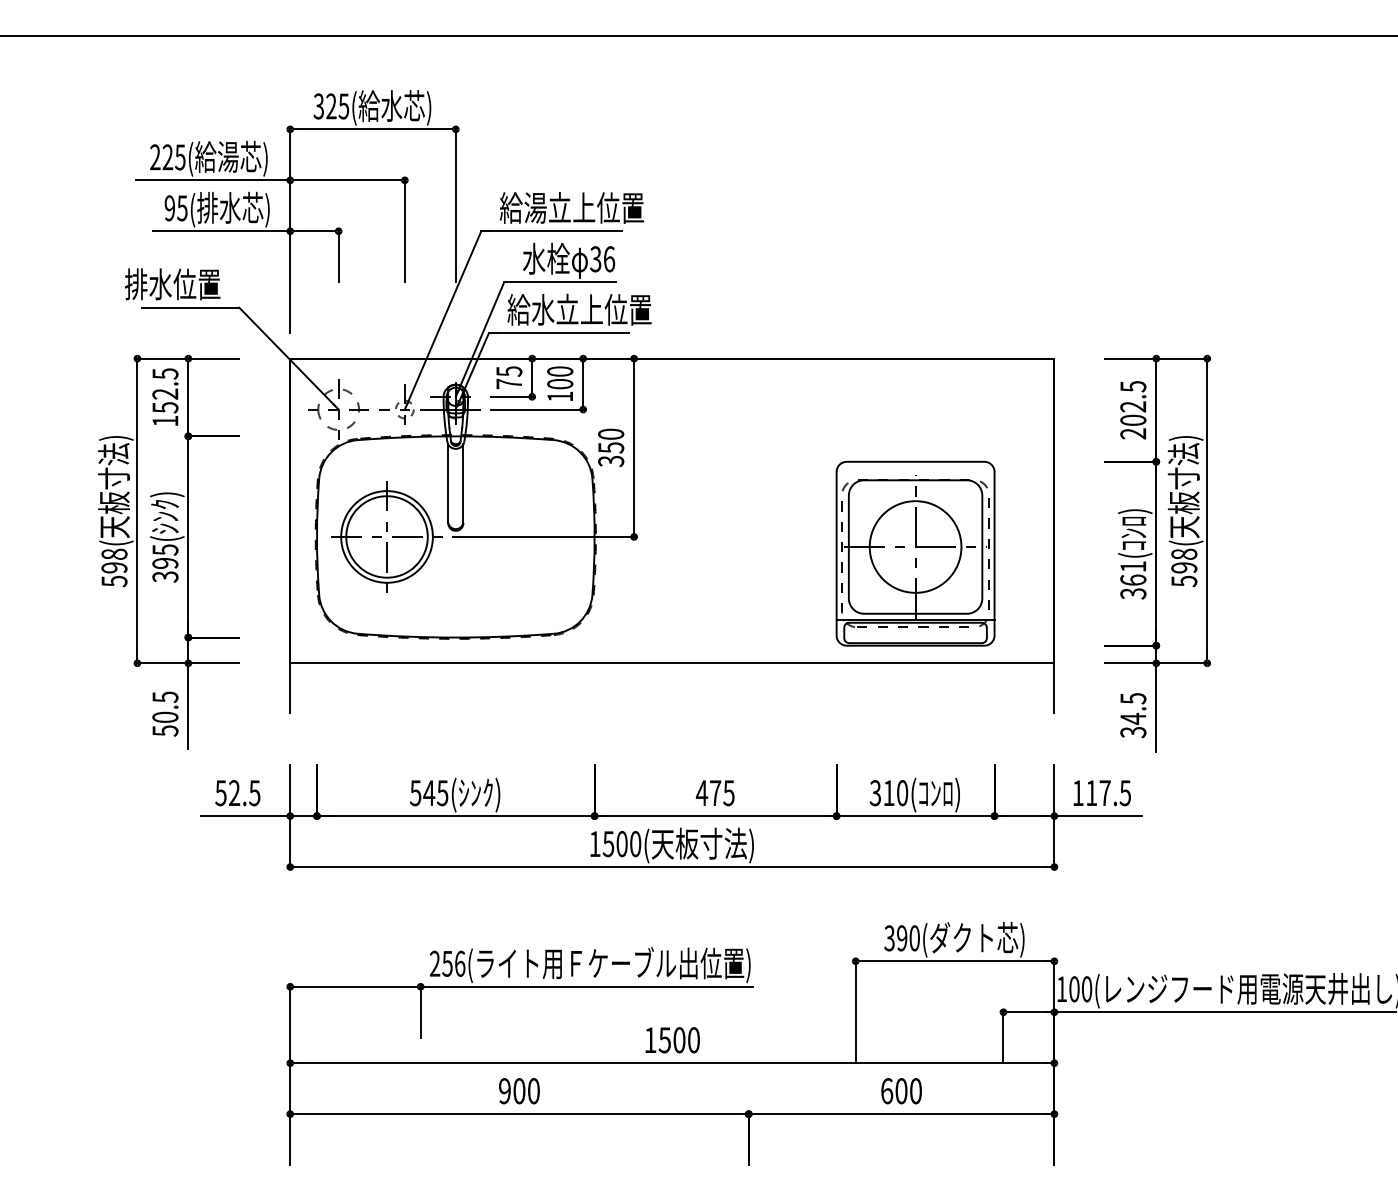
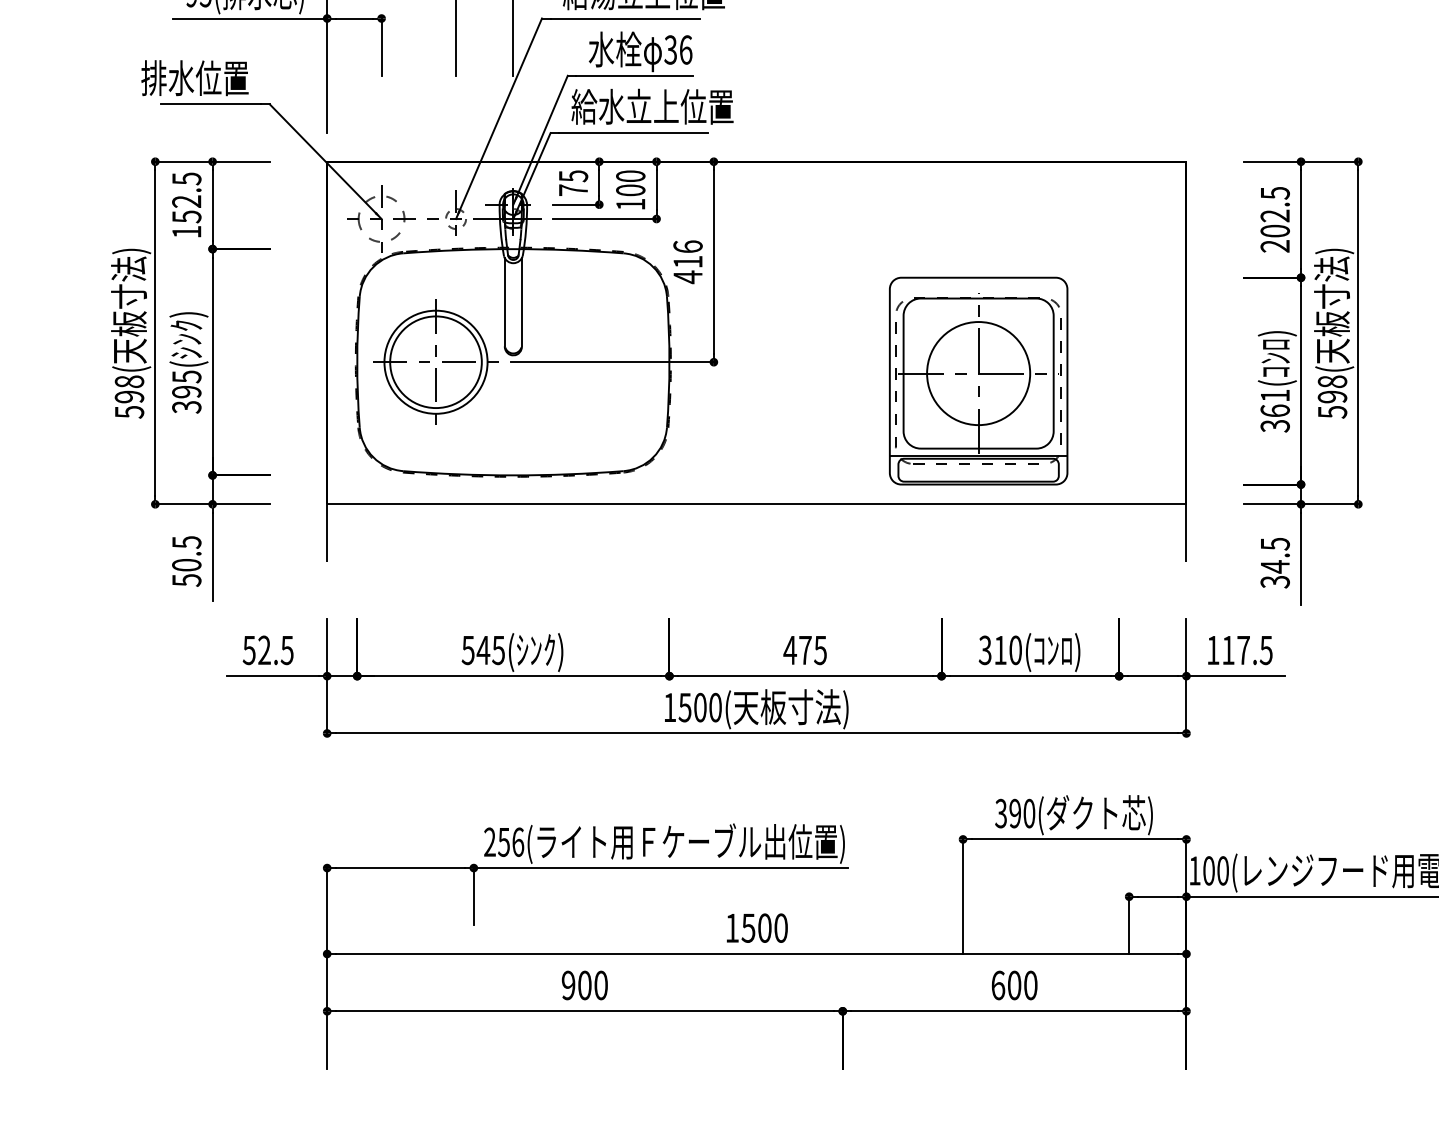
text: (611, 447) -> (688, 261), 350 -> 416
part: (915, 553) -> (978, 380), moved

